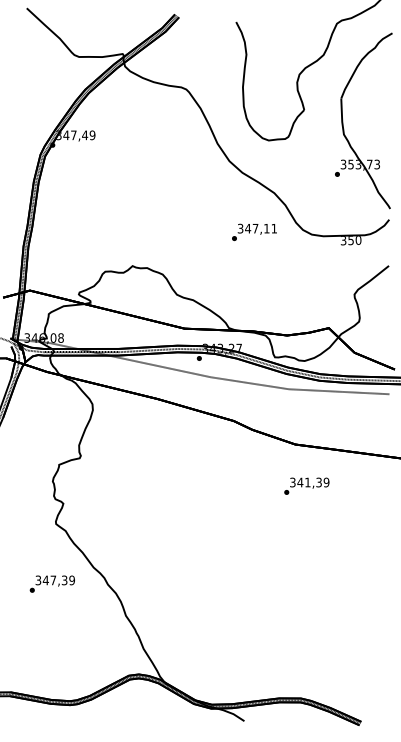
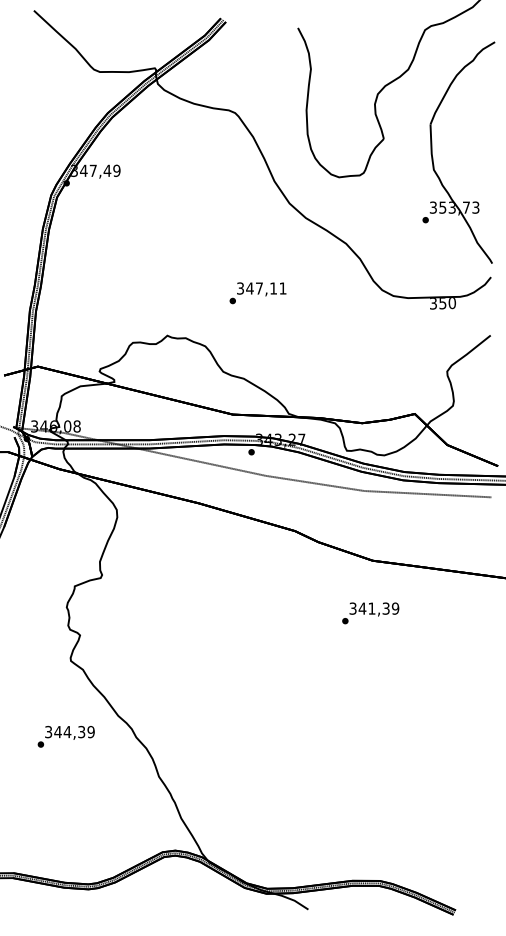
text: (254, 232) -> (258, 293), moved
text: (306, 485) -> (370, 612), moved
text: (53, 580) -> (67, 732), 347,39 -> 344,39

